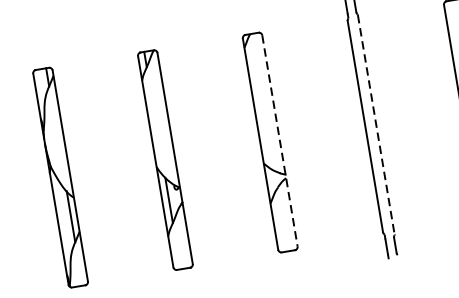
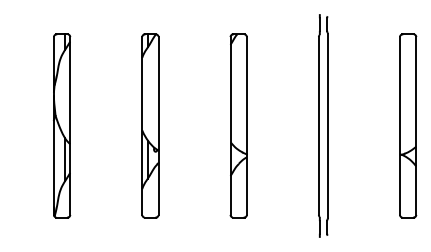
line: (376, 125) -> (328, 126), dashed -> solid
line: (279, 141) -> (246, 126), dashed -> solid

